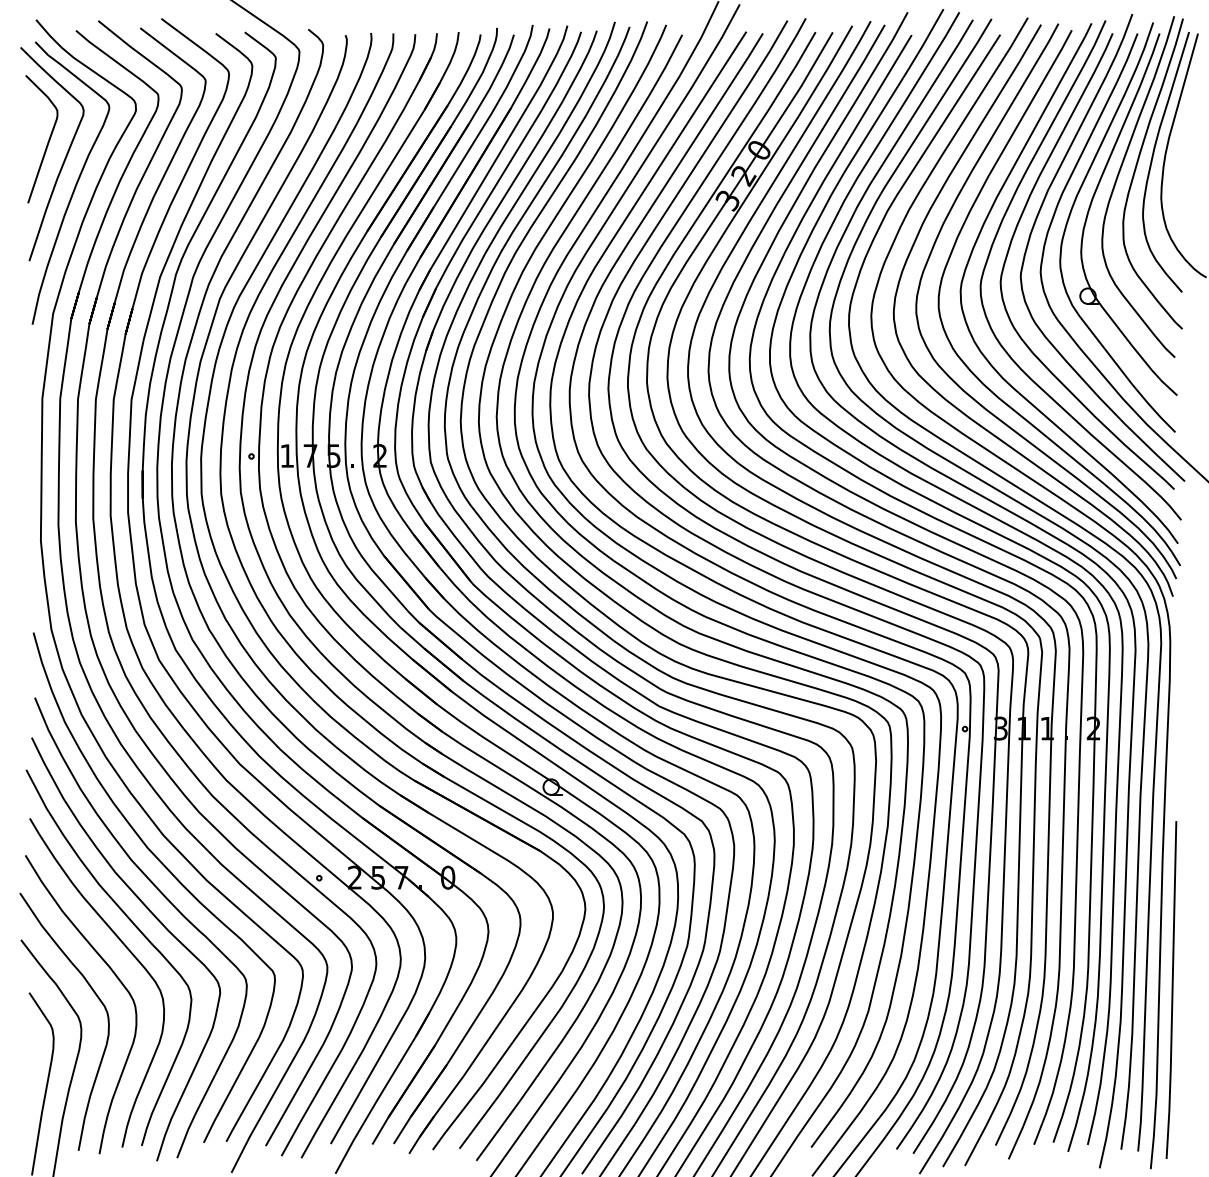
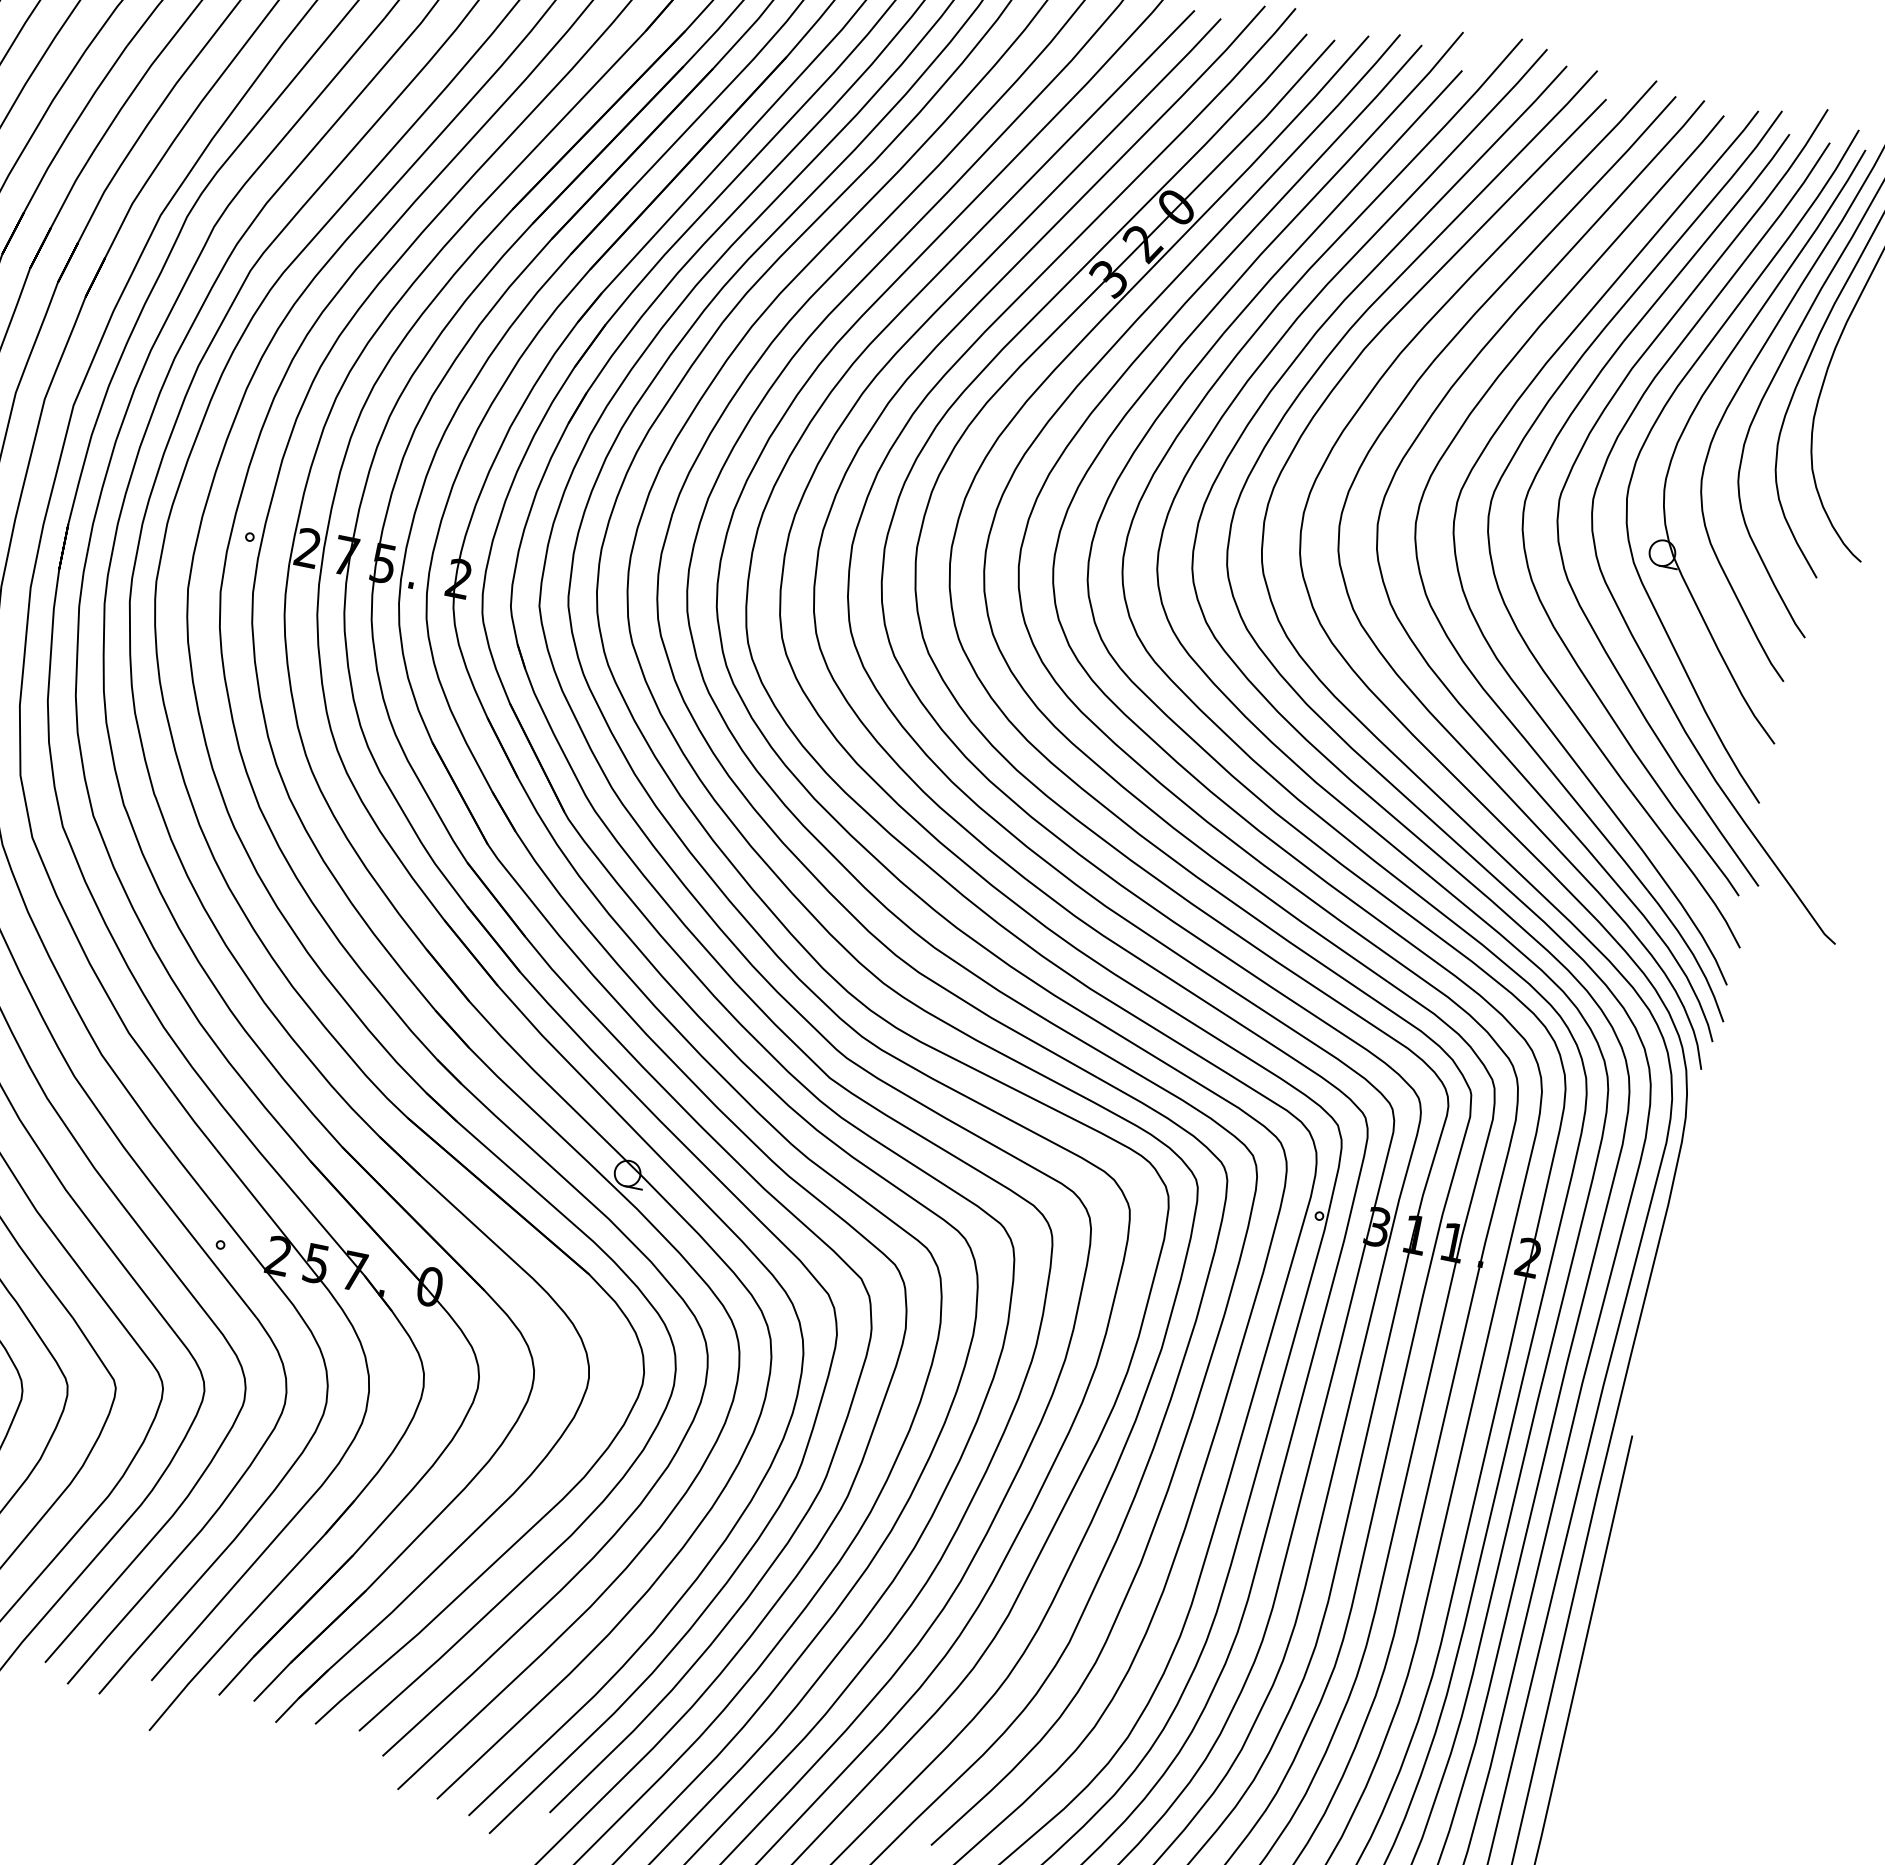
text: (286, 455) -> (307, 547), 1 -> 2

